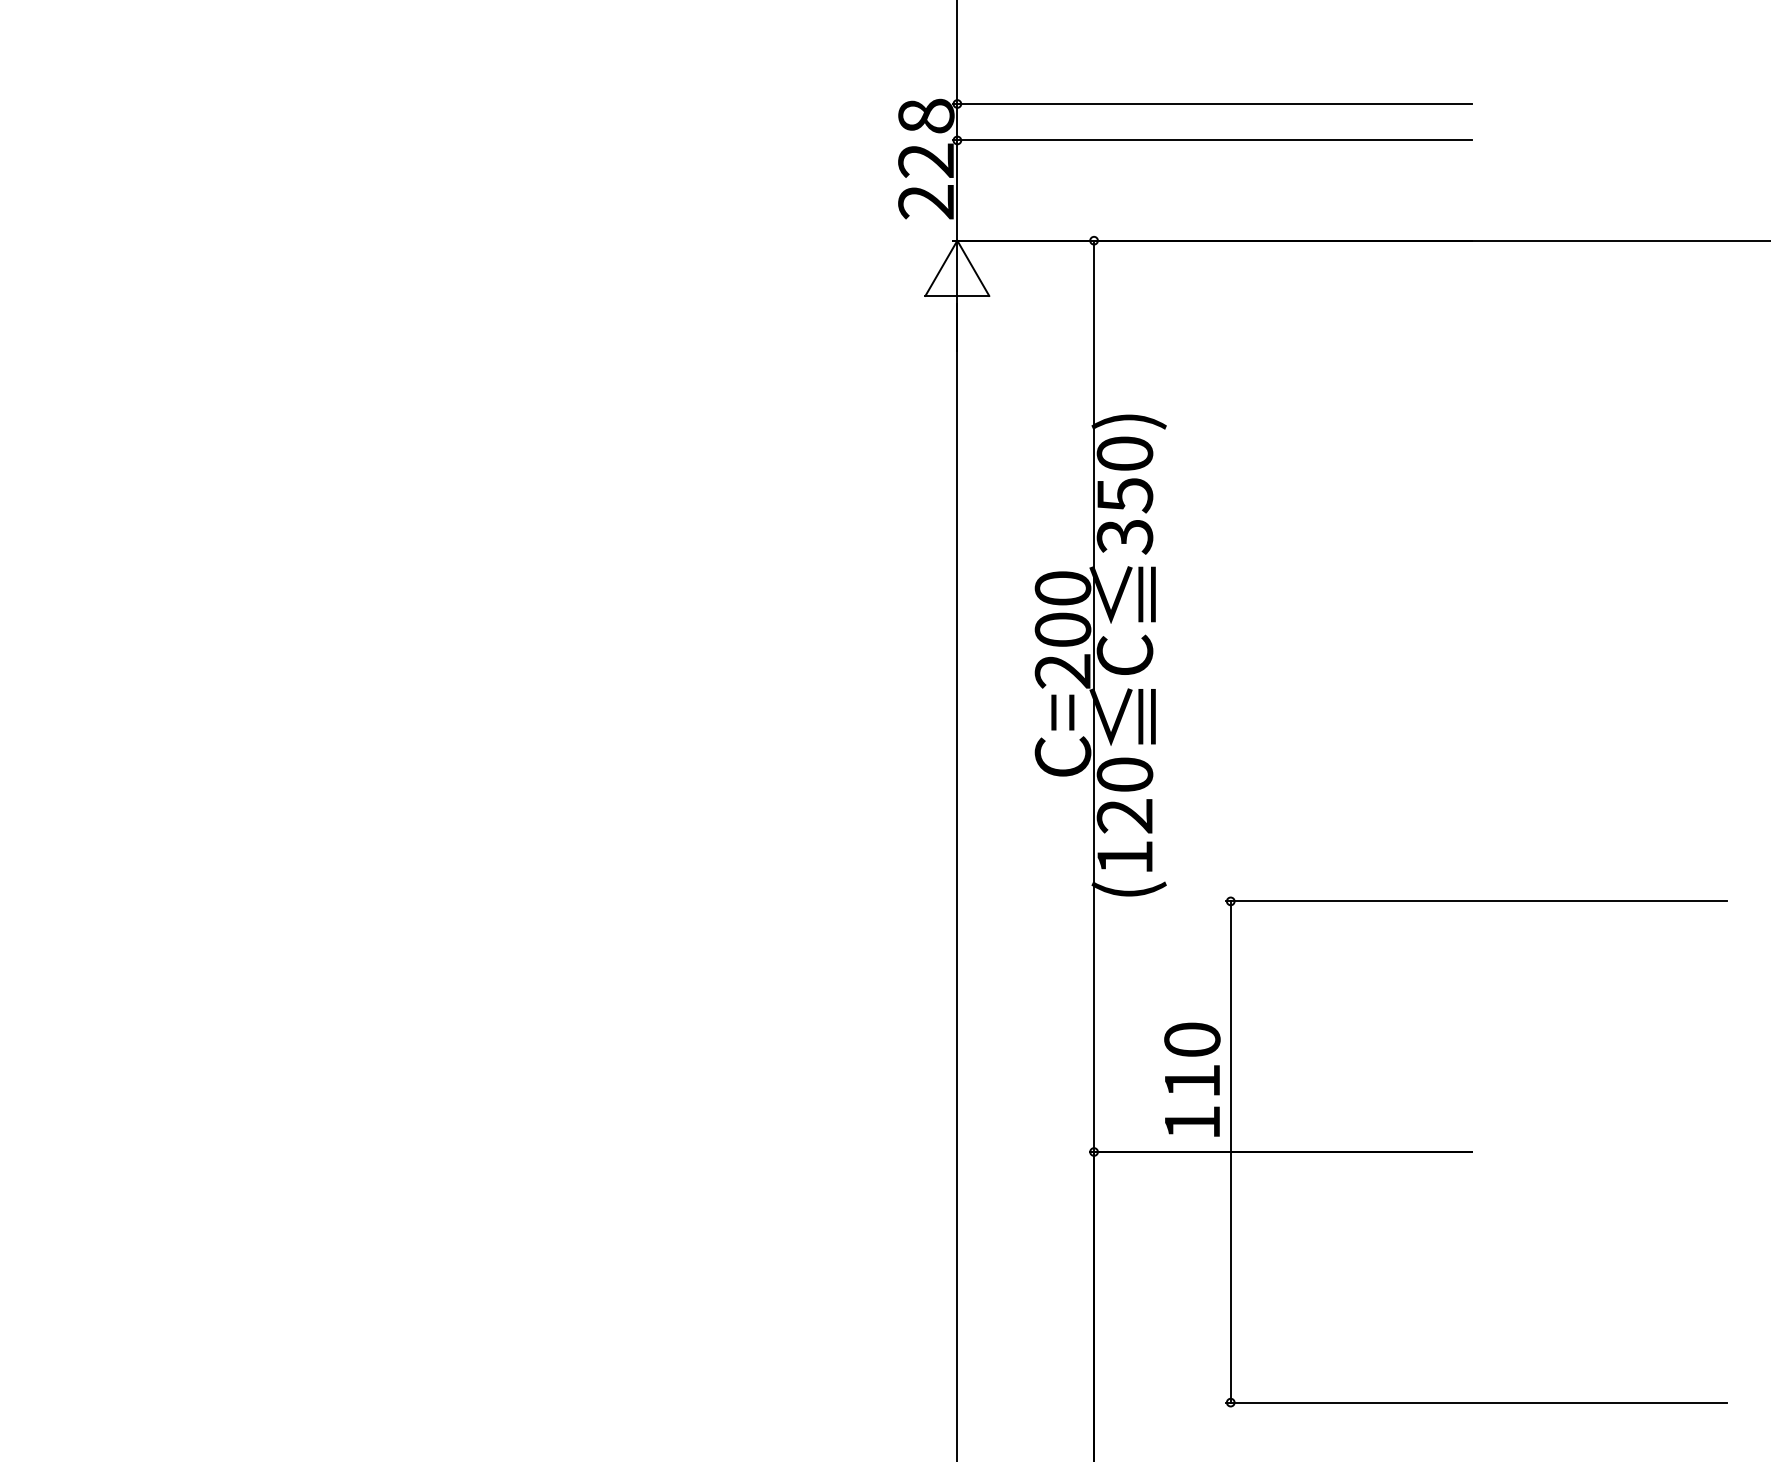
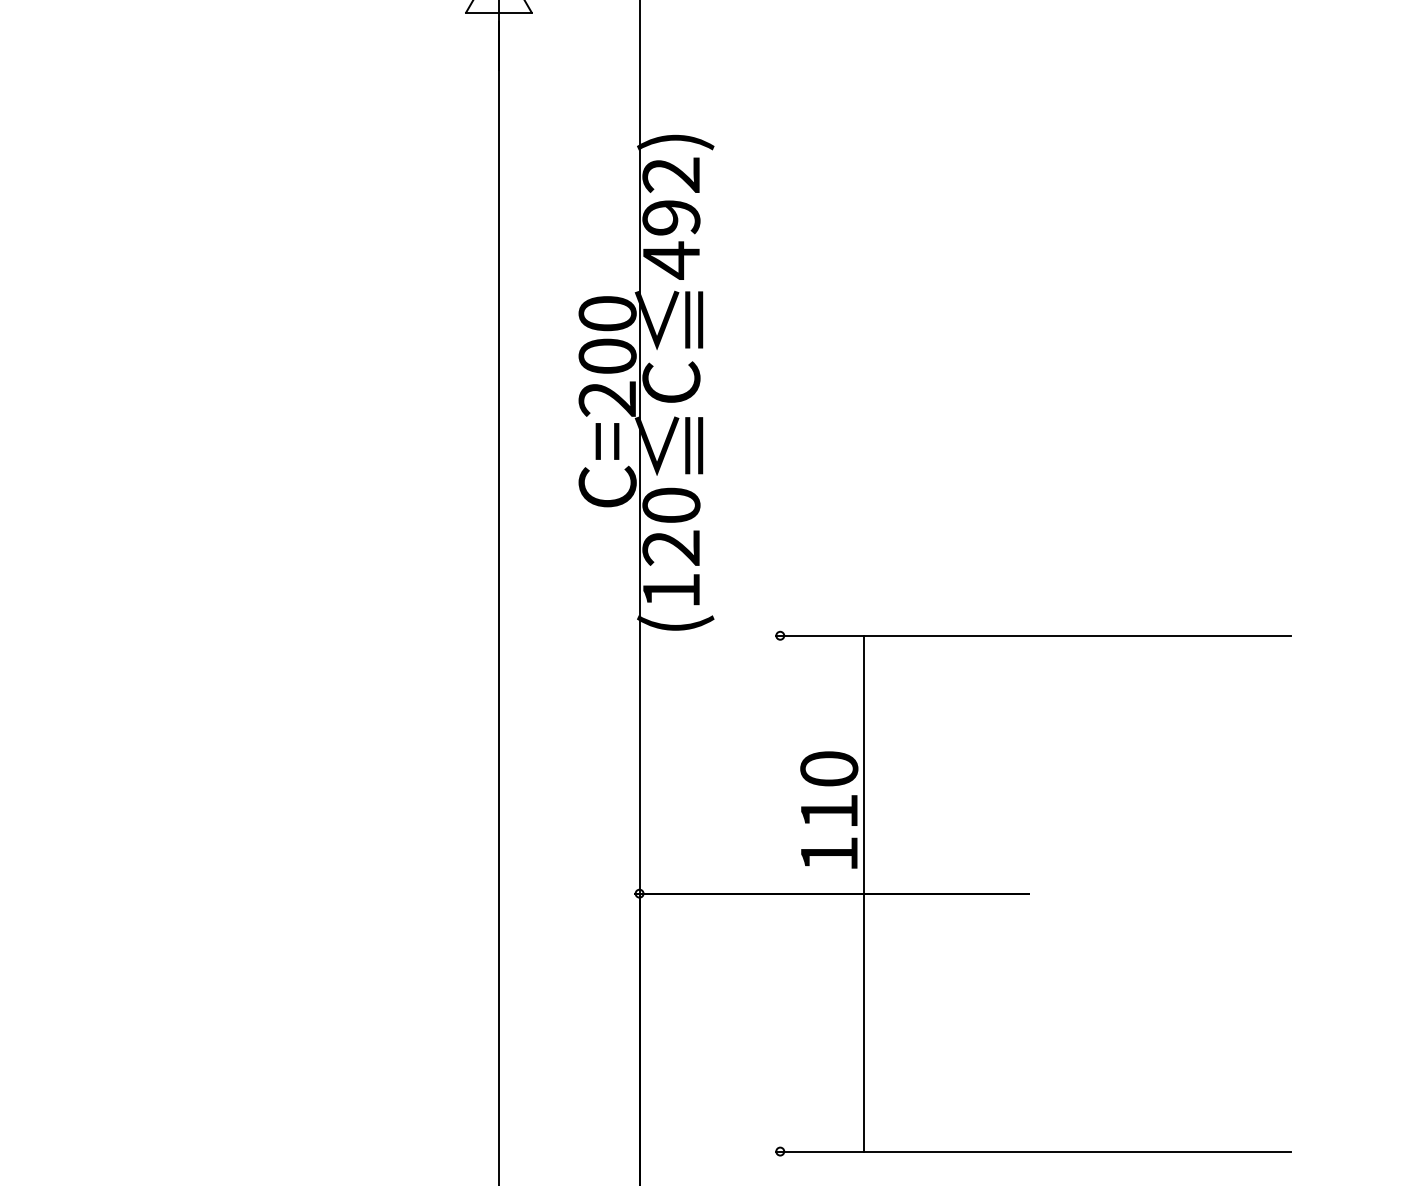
text: (1124, 495) -> (670, 218), 350) -> 492)
text: (1192, 1079) -> (829, 809), moved
line: (1230, 1151) -> (863, 893), moved

